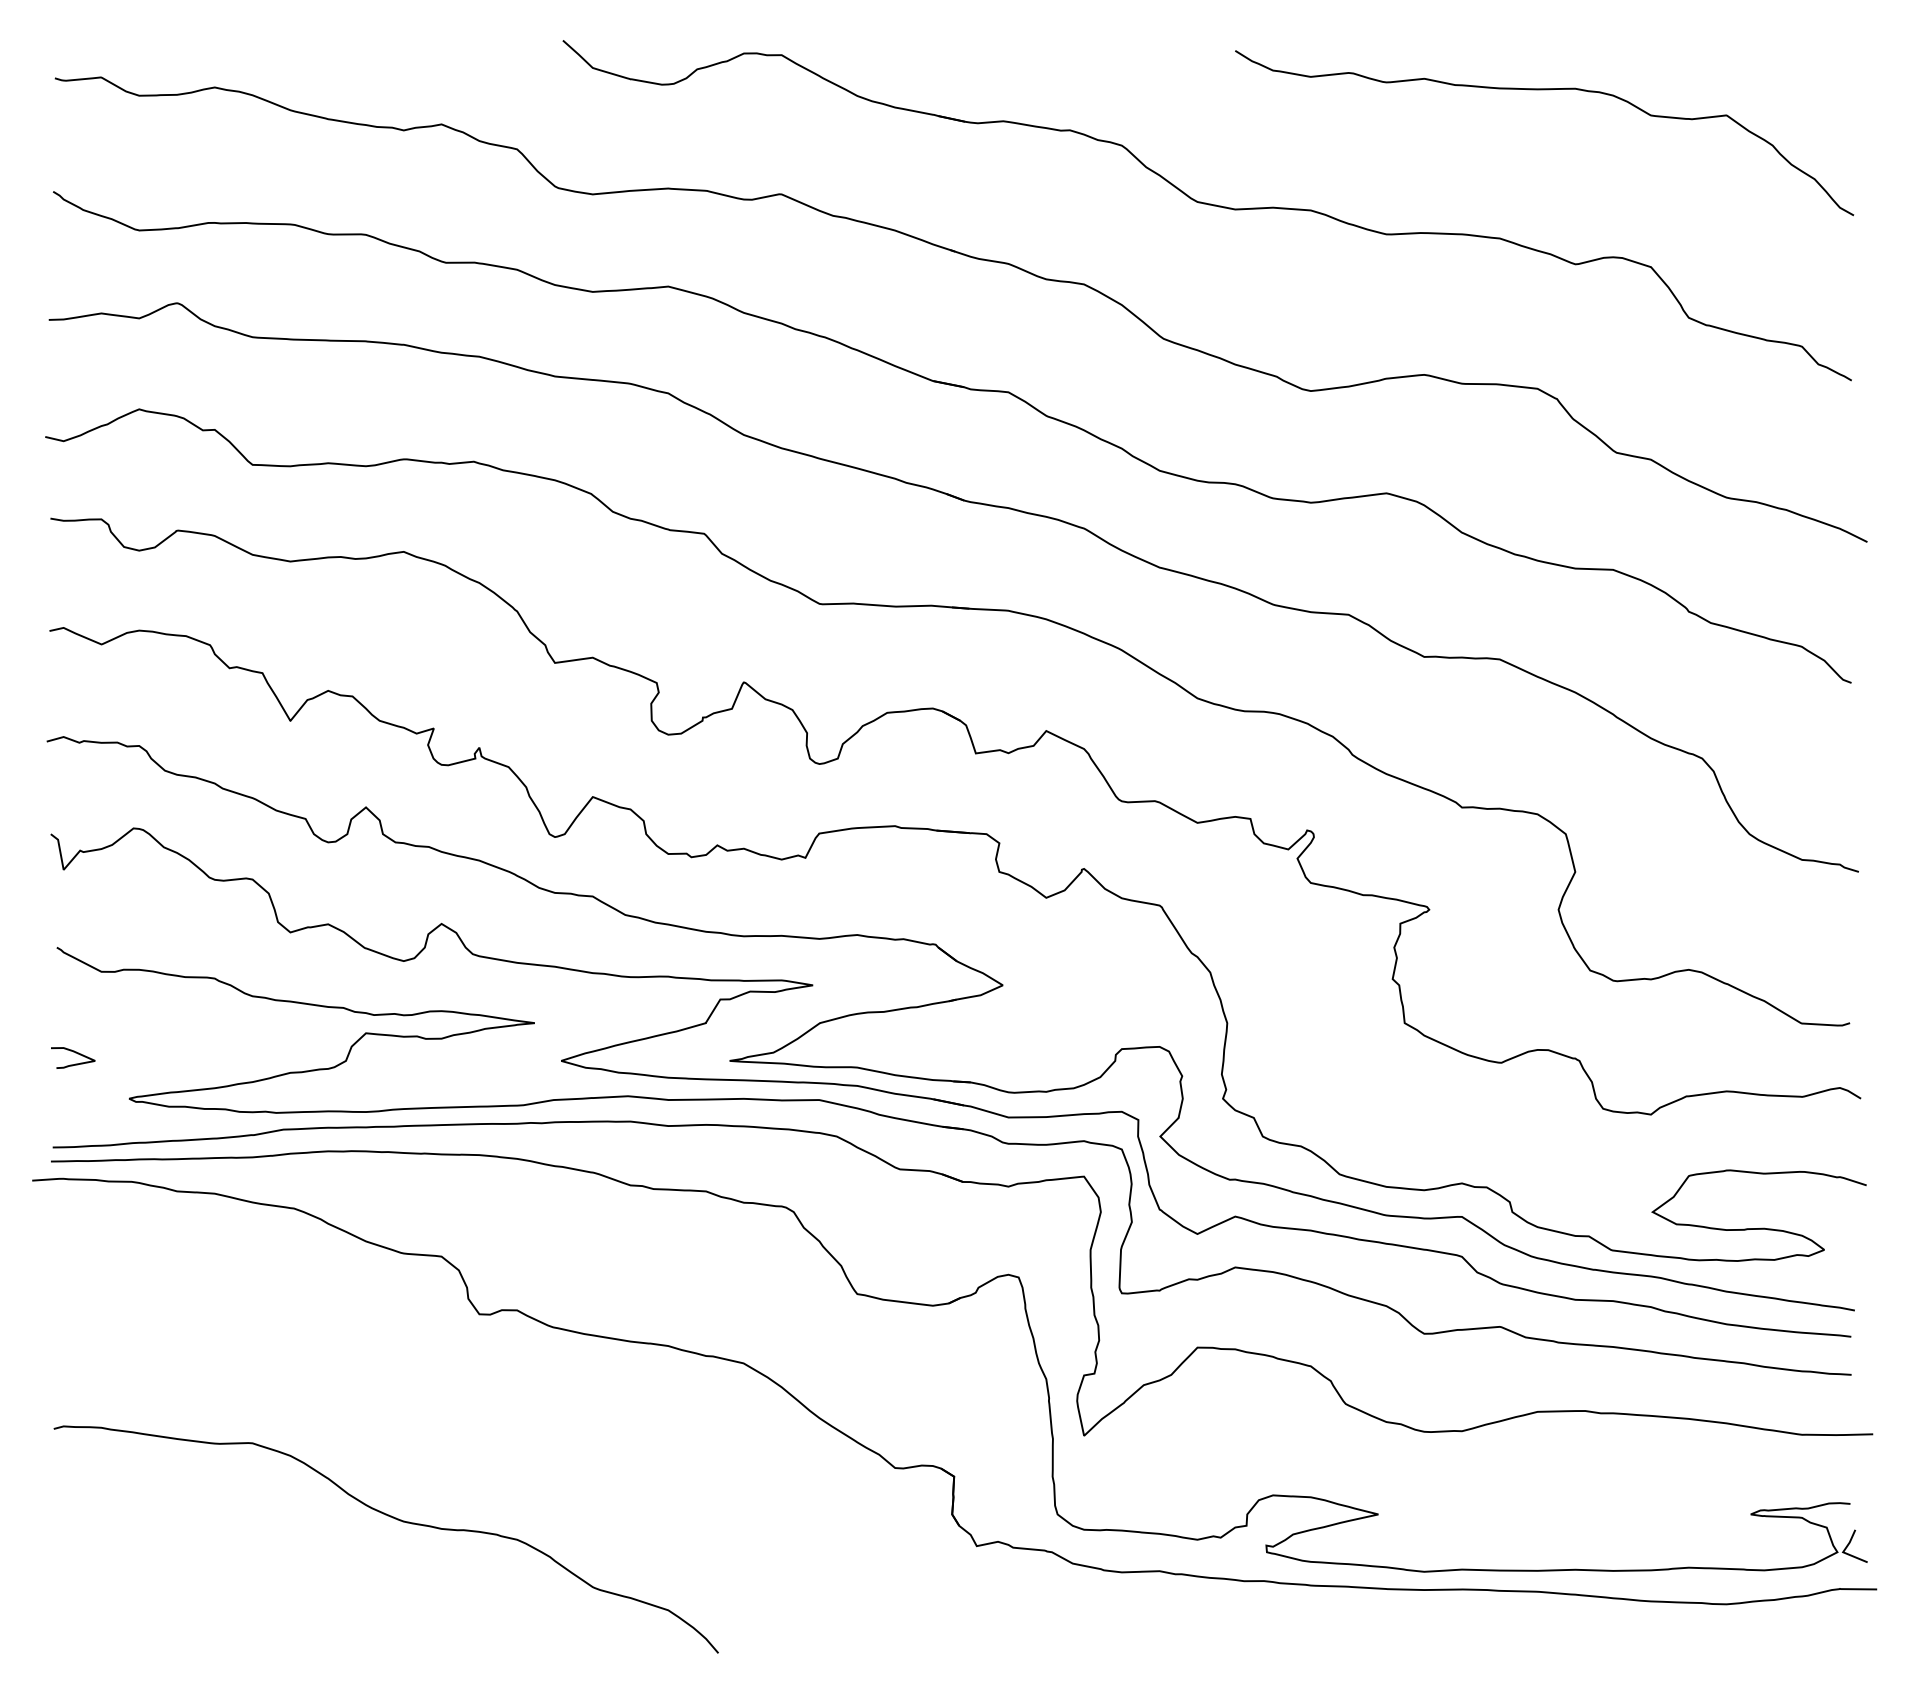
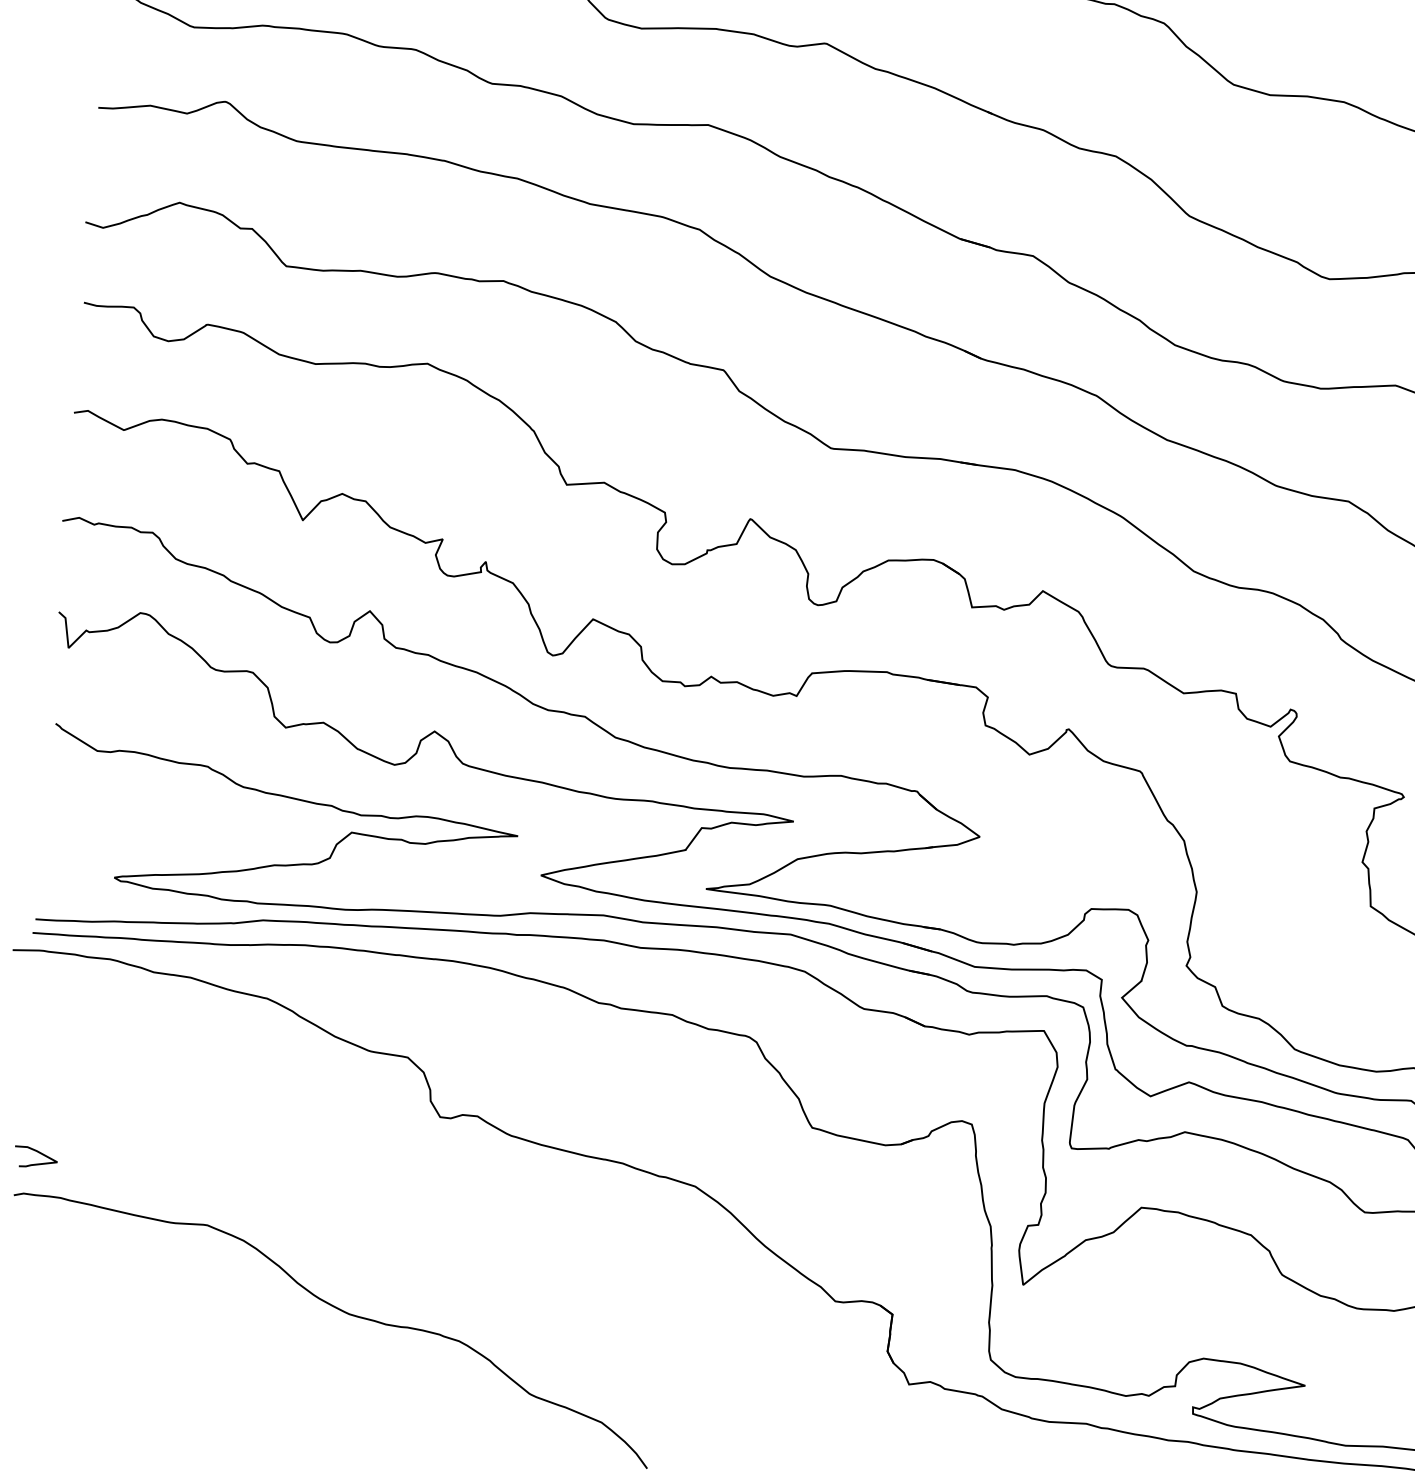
curve: (75, 1053) -> (38, 1153), moved

